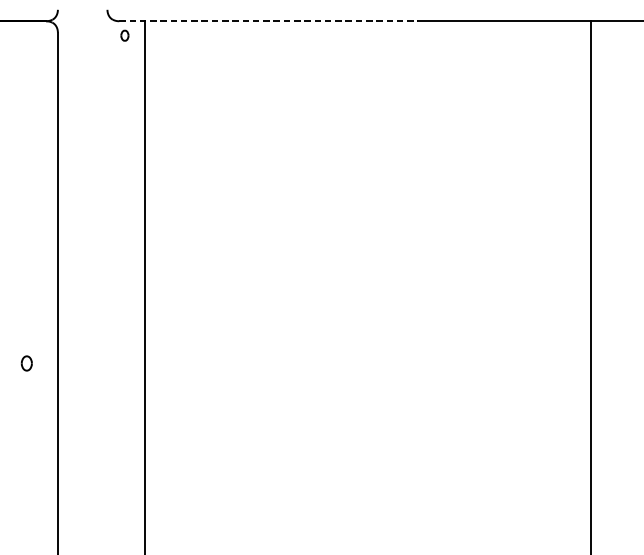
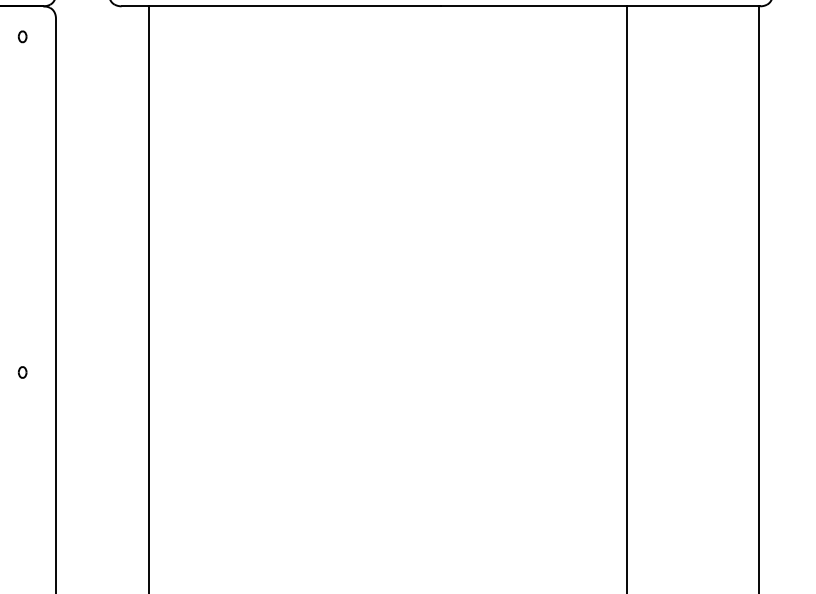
line: (268, 21) -> (281, 6), dashed -> solid
part: (124, 35) -> (22, 36), moved
part: (26, 363) -> (22, 372), size x0.71

